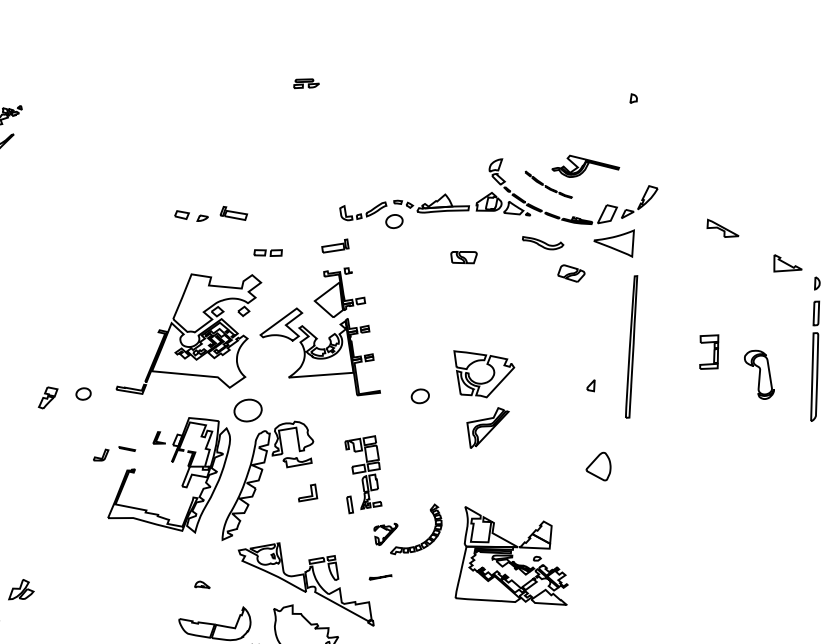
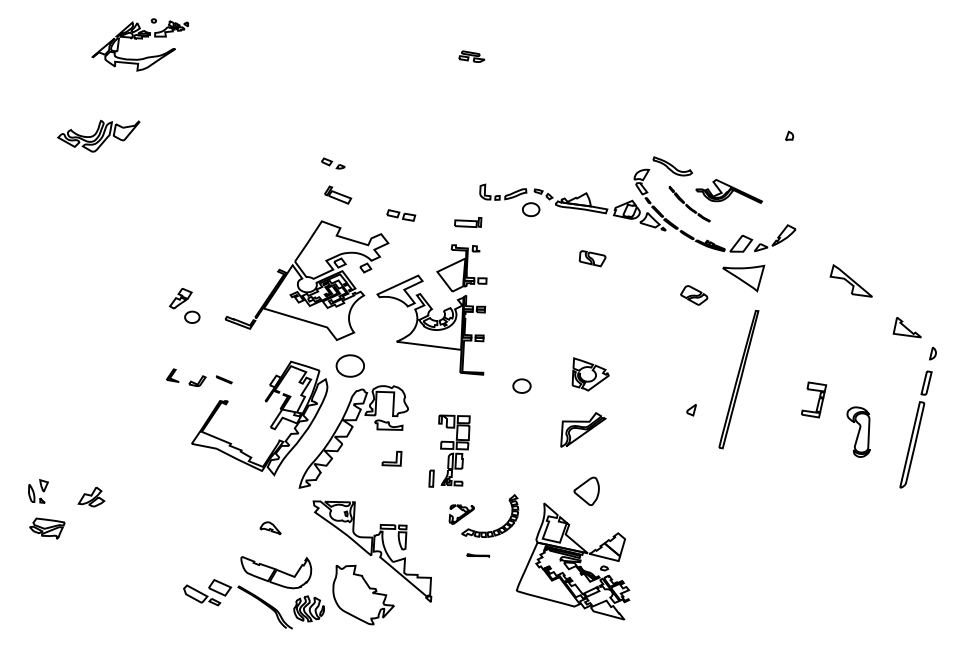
part: (233, 212) -> (338, 194), moved
part: (191, 215) -> (333, 163), size x0.71
part: (721, 227) -> (850, 280), size x1.43
part: (542, 242) -> (672, 166), moved
part: (485, 371) -> (590, 374), size x0.62
part: (47, 397) -> (180, 298), moved
part: (157, 438) -> (172, 375), moved
part: (598, 466) -> (586, 490), moved
line: (380, 577) -> (478, 555), moved
part: (201, 585) -> (270, 528), size x1.43

